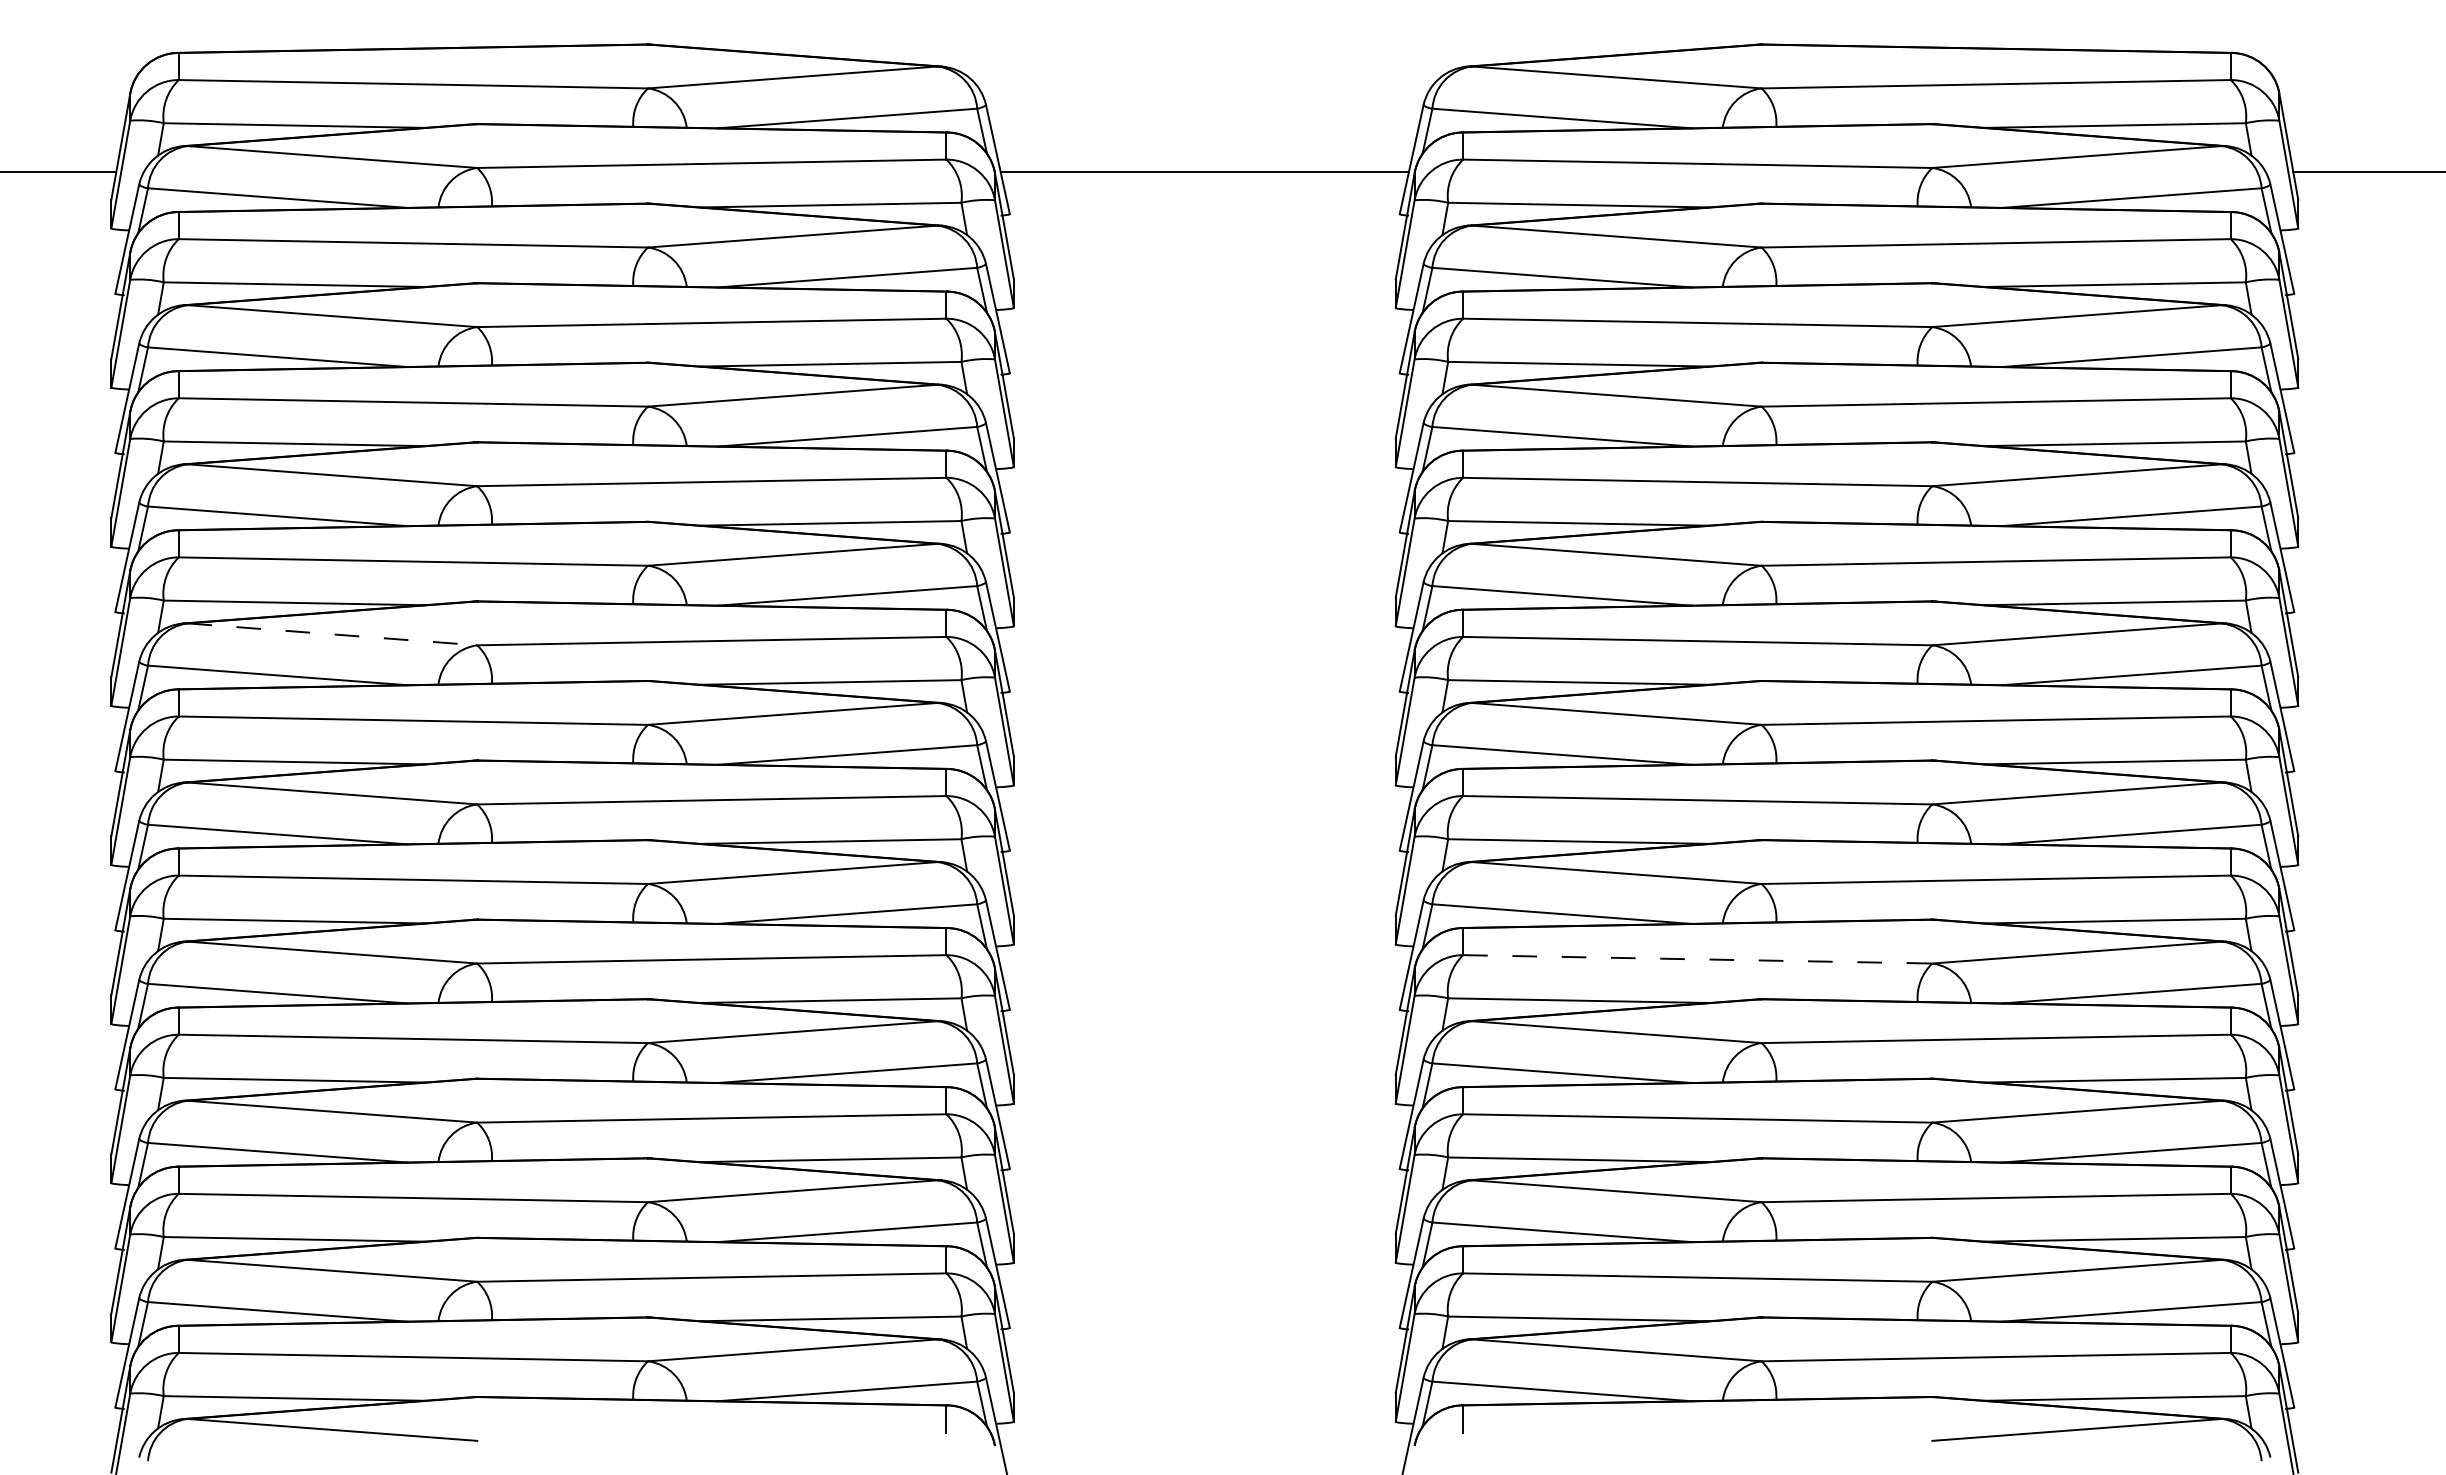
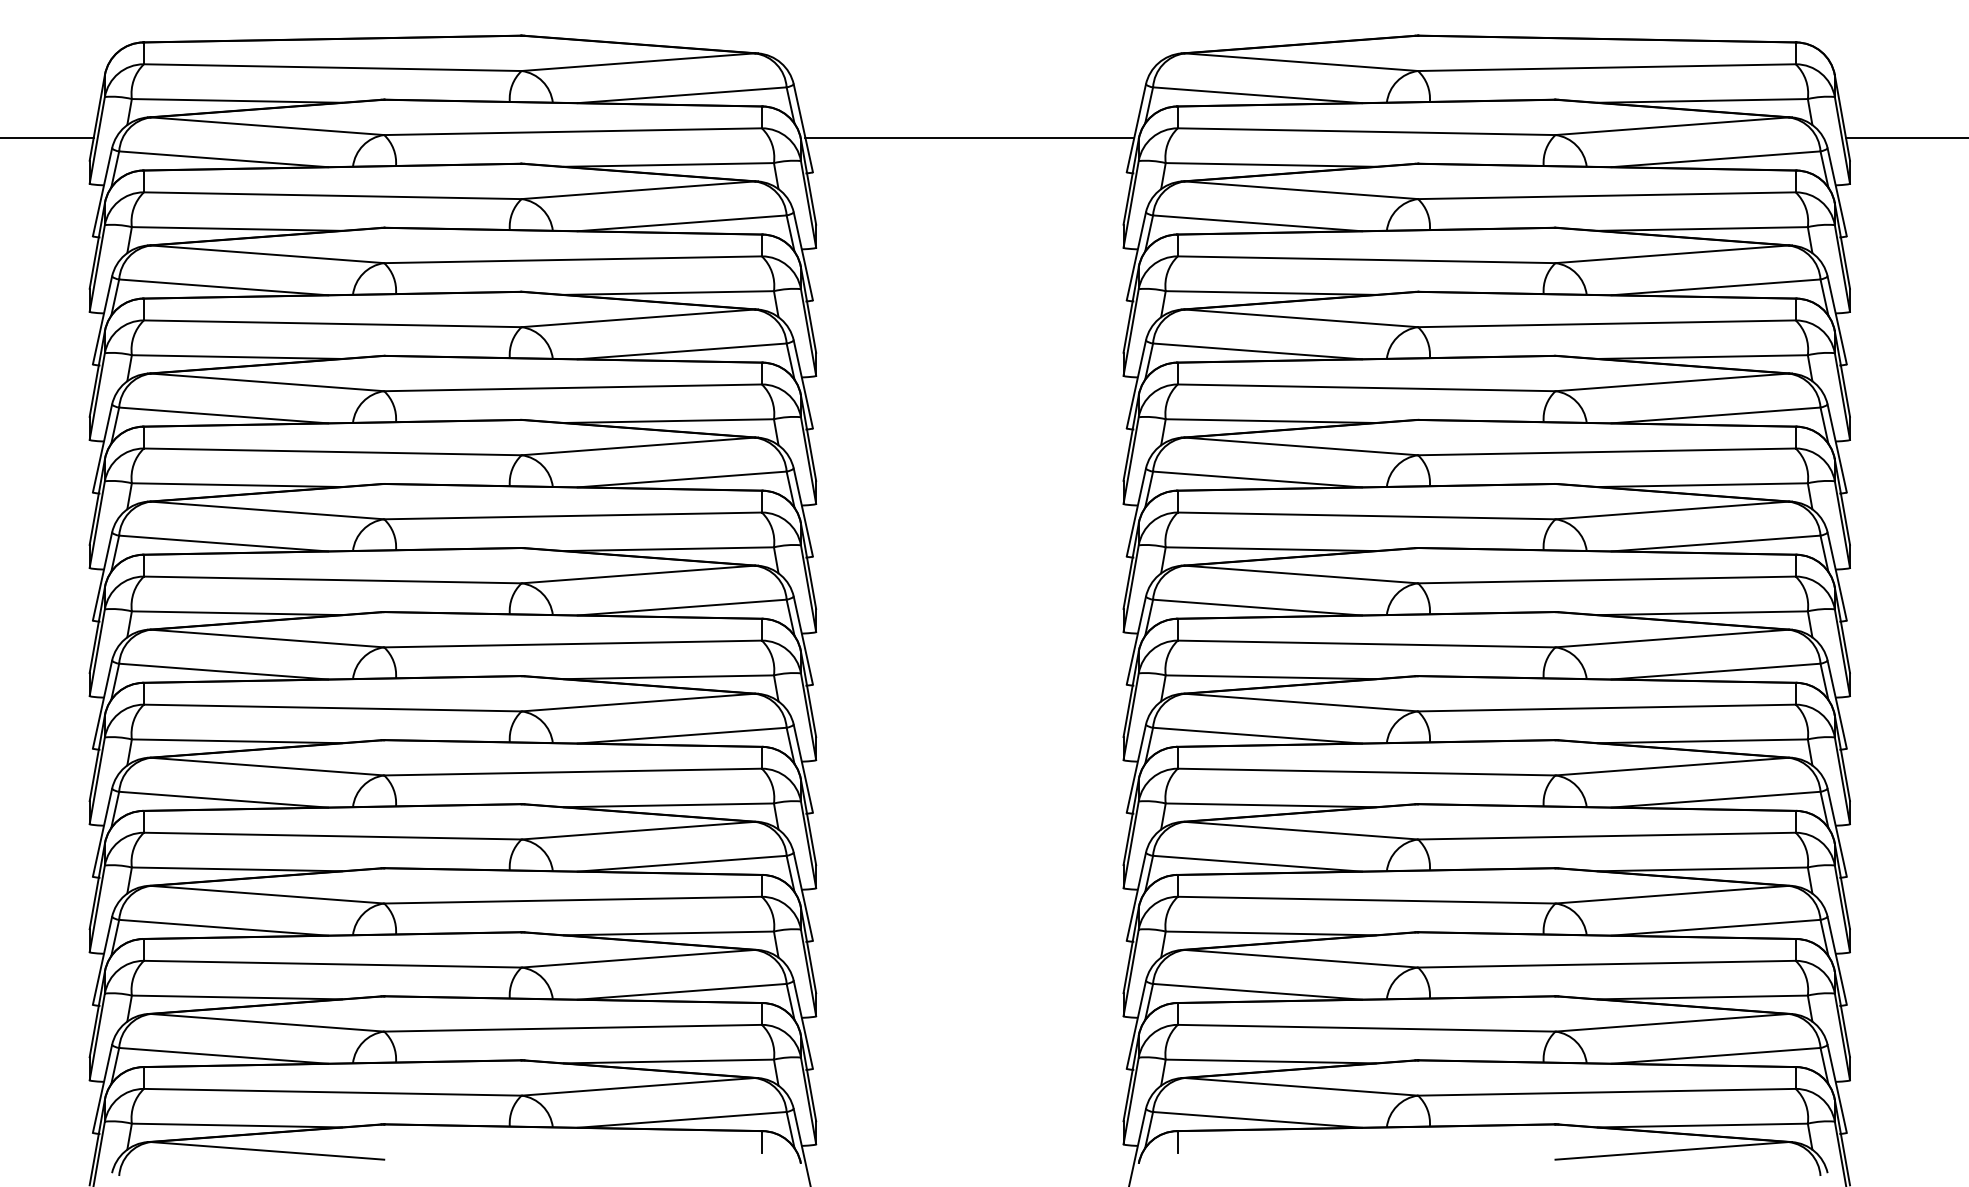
line: (333, 634) -> (268, 510), dashed -> solid
line: (1697, 959) -> (1366, 772), dashed -> solid

